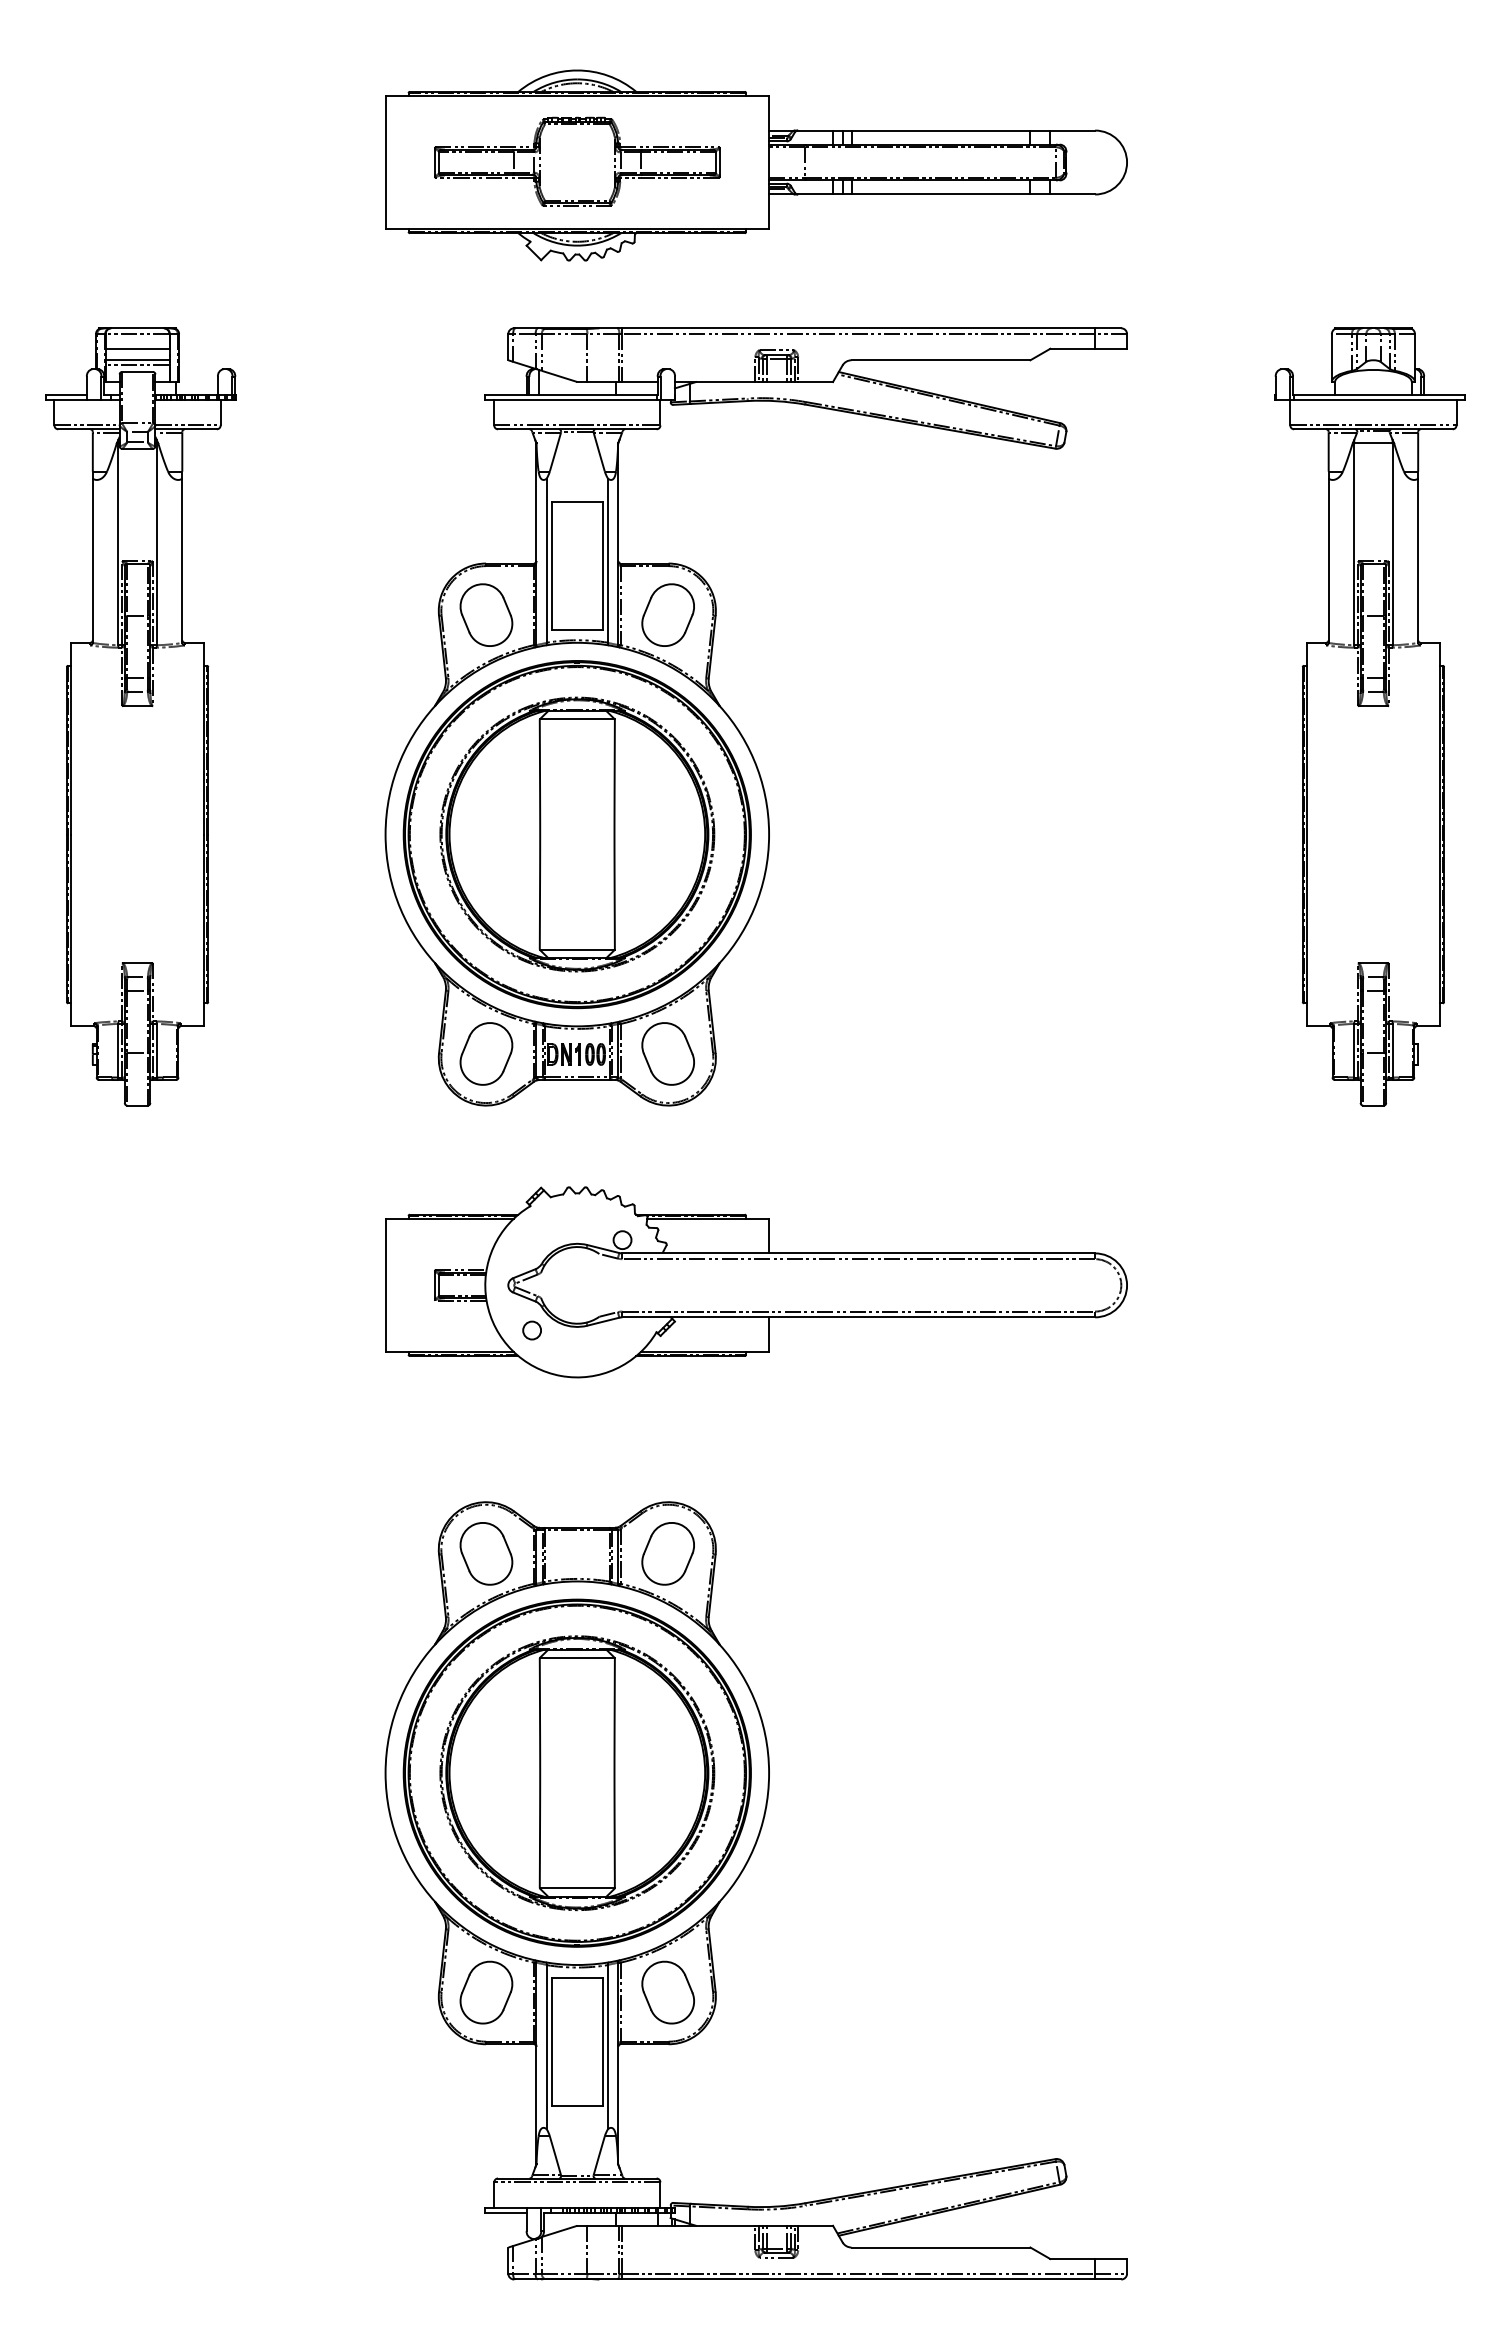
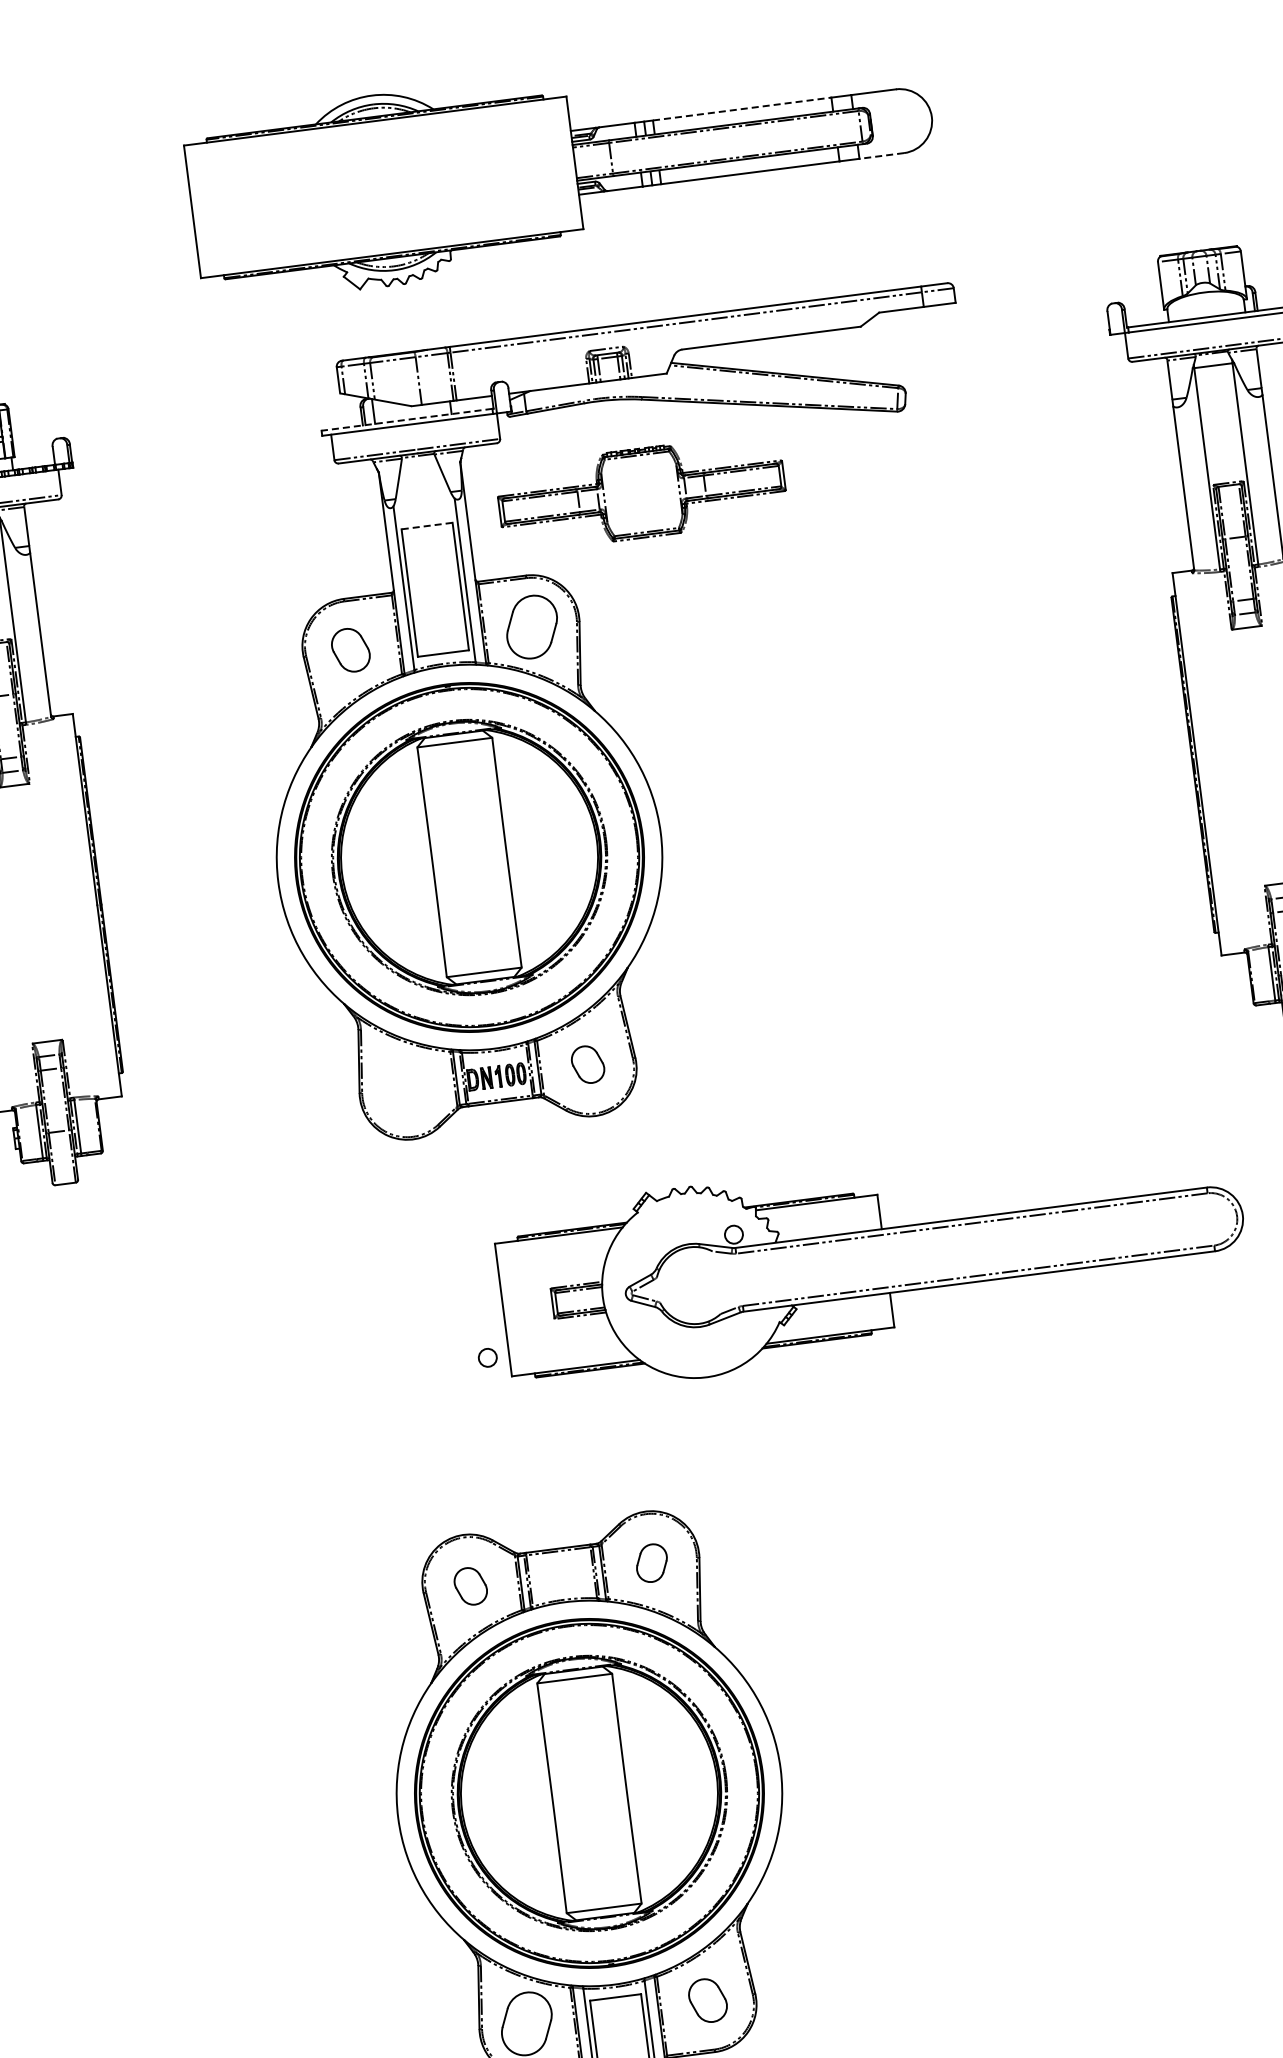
line: (941, 130) -> (742, 108), solid -> dashed
part: (577, 161) -> (641, 492), moved
line: (1072, 194) -> (881, 155), solid -> dashed
line: (570, 394) -> (406, 419), solid -> dashed
line: (577, 502) -> (427, 526), solid -> dashed
part: (486, 614) -> (350, 649), size x0.7
part: (486, 1053) -> (406, 1087), removed
part: (667, 1053) -> (587, 1064), size x0.6
part: (756, 1282) -> (872, 1259), moved
part: (486, 1553) -> (470, 1585), size x0.6
part: (667, 1553) -> (651, 1562), size x0.6
part: (667, 1992) -> (707, 2000), size x0.7

